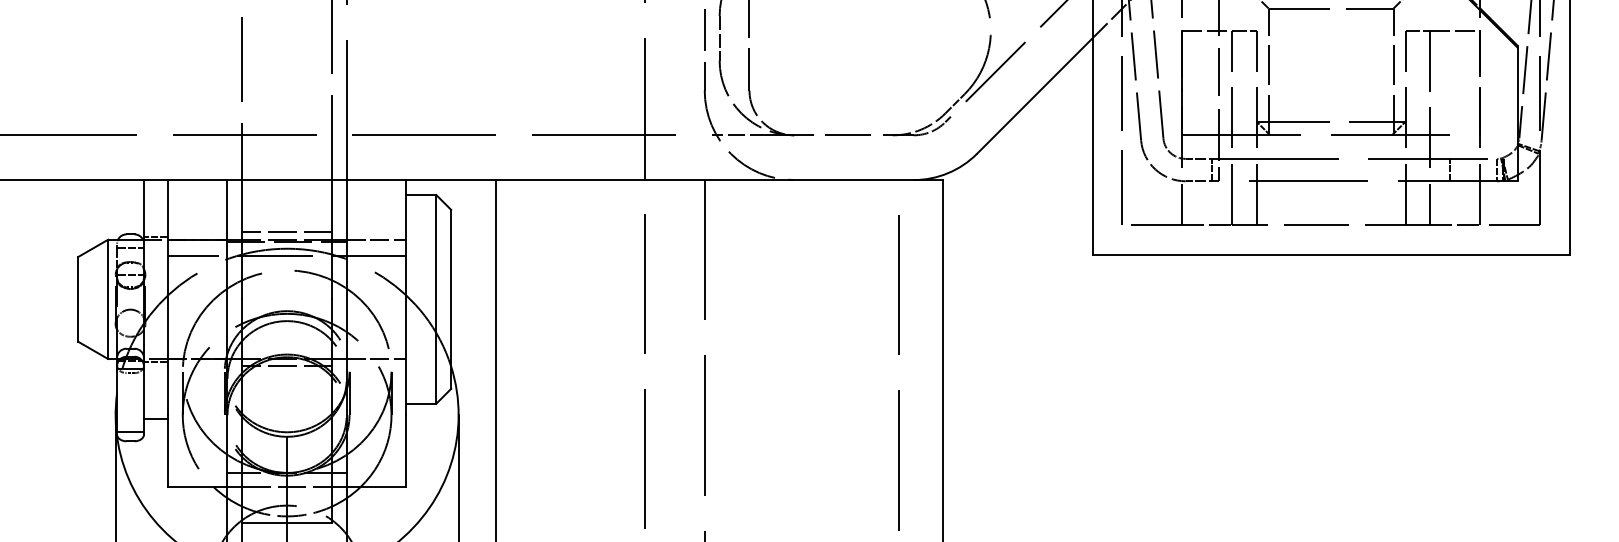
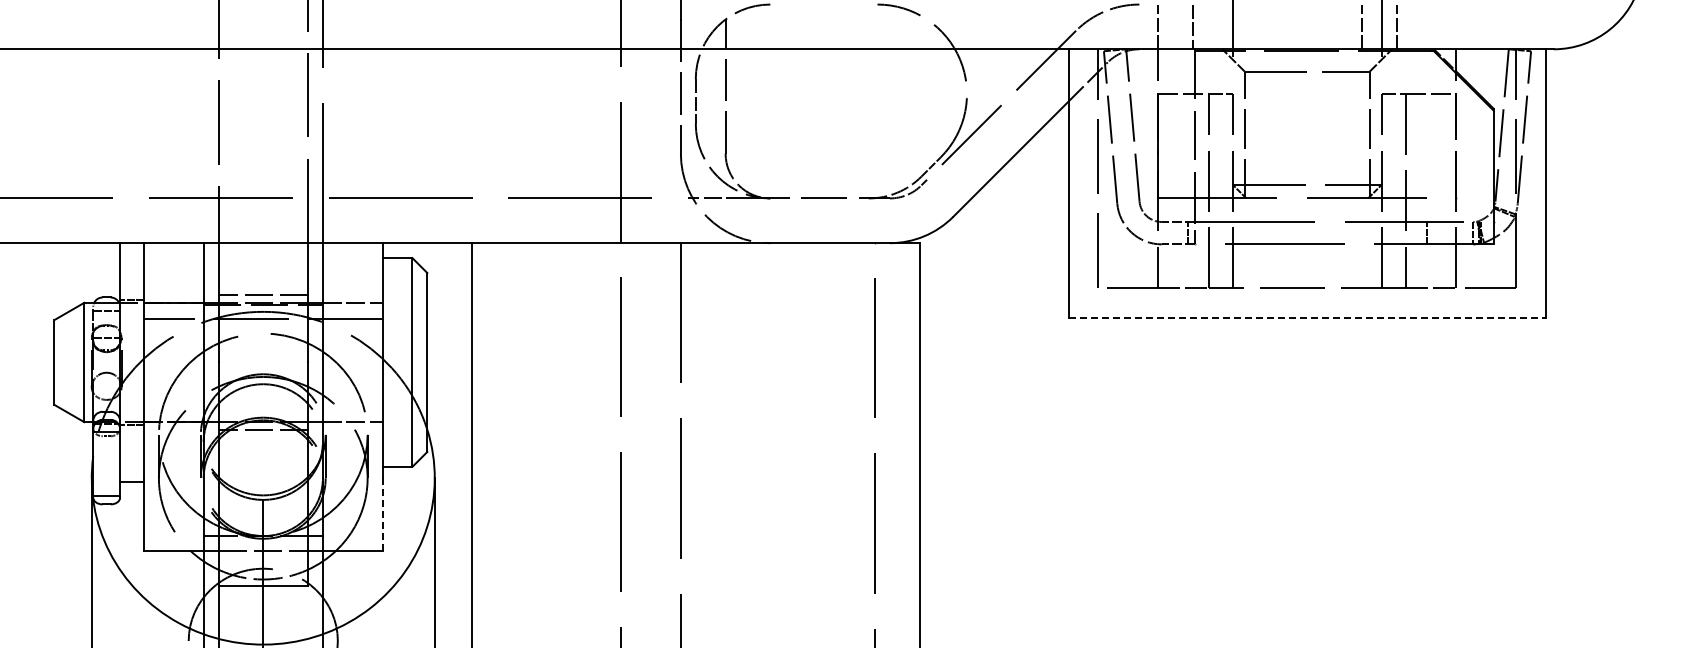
line: (1331, 254) -> (1307, 317), solid -> dashed
line: (406, 450) -> (382, 513), solid -> dashed

